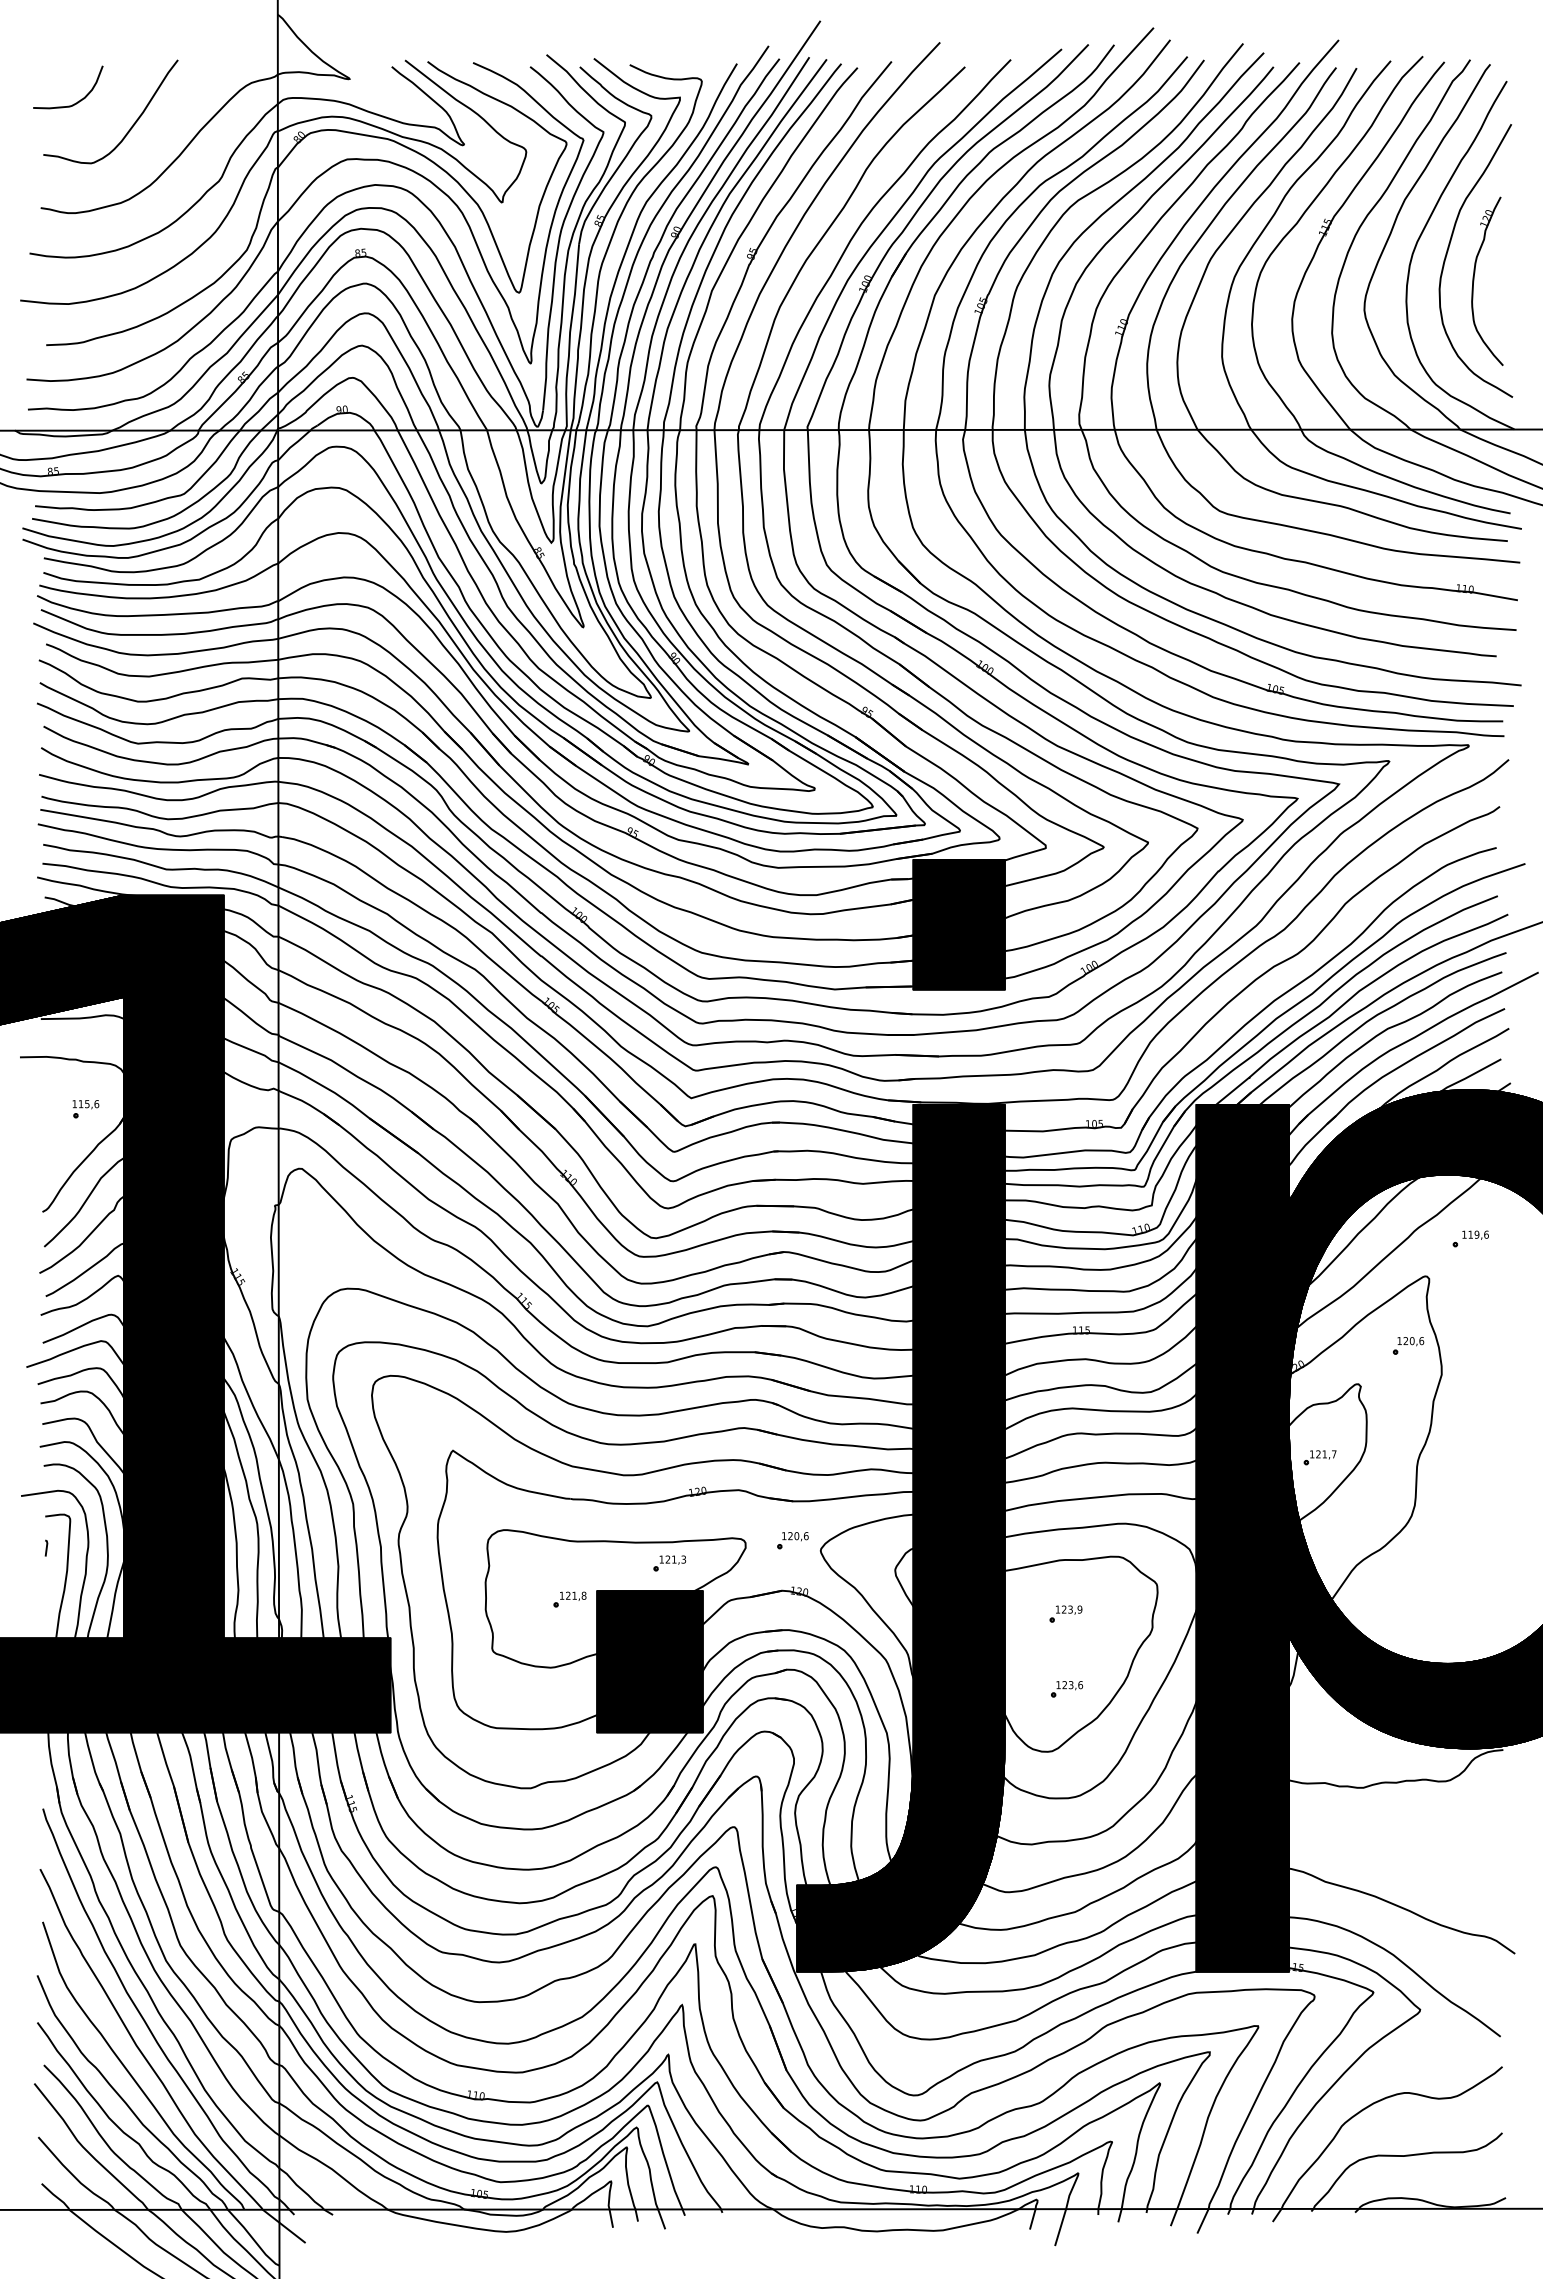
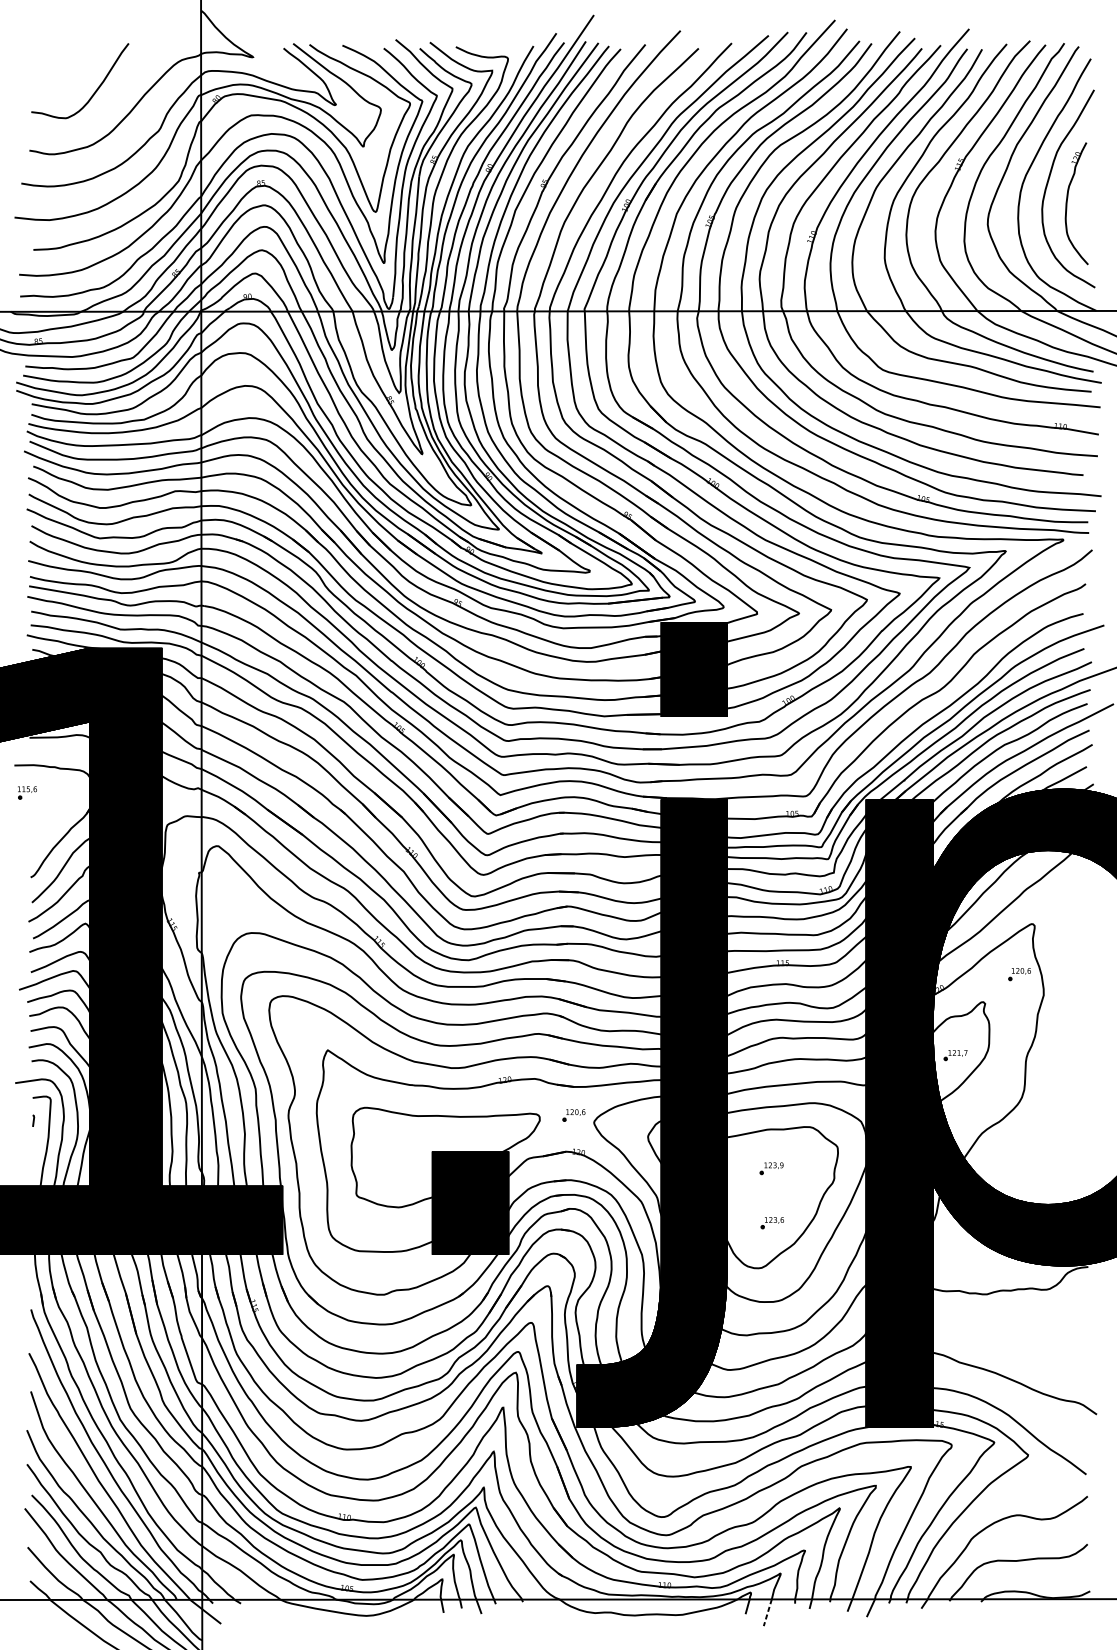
curve: (77, 101) -> (56, 73), removed
part: (85, 1109) -> (27, 793), moved
part: (1470, 1238) -> (1064, 896), removed
part: (669, 1563) -> (484, 1131), removed
part: (569, 1599) -> (412, 1158), removed
line: (1060, 2227) -> (767, 1612), solid -> dashed

